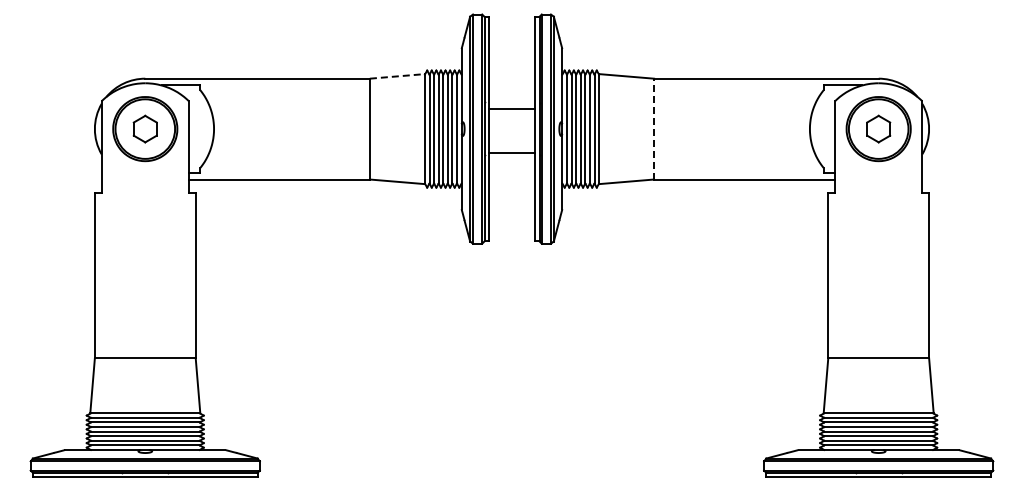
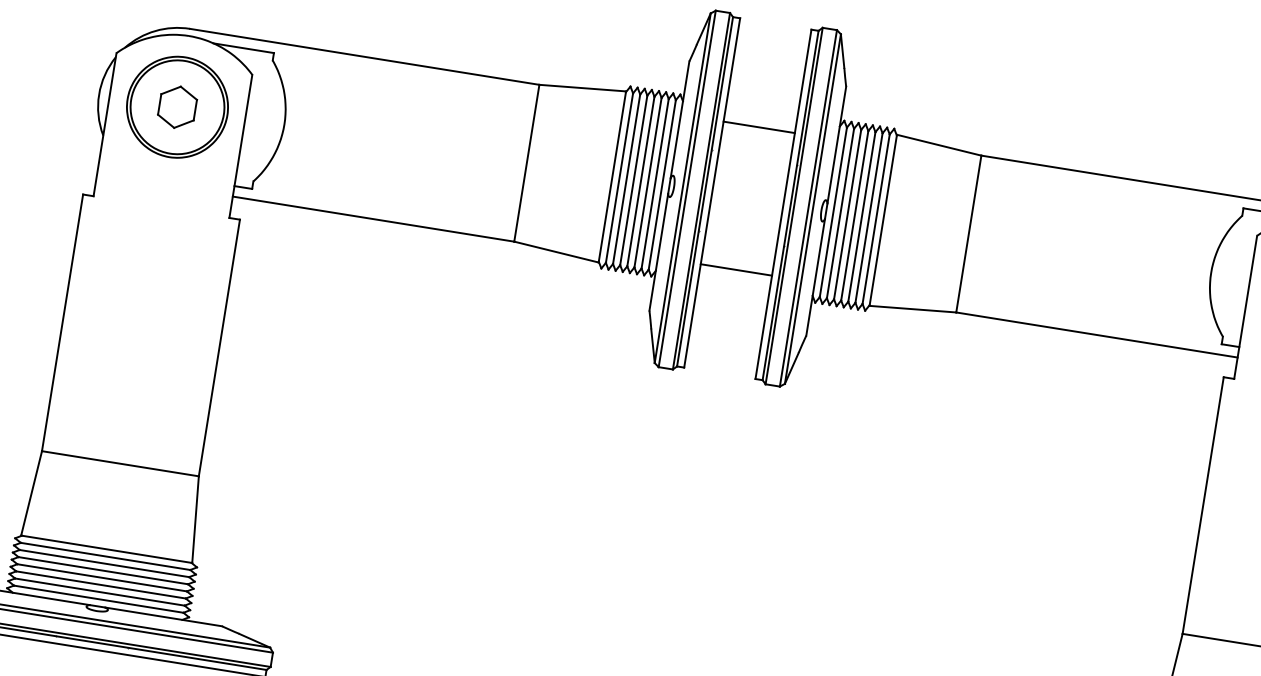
line: (397, 76) -> (582, 88), dashed -> solid
line: (511, 109) -> (758, 127), moved
line: (654, 128) -> (969, 233), dashed -> solid
line: (511, 152) -> (735, 269), moved

